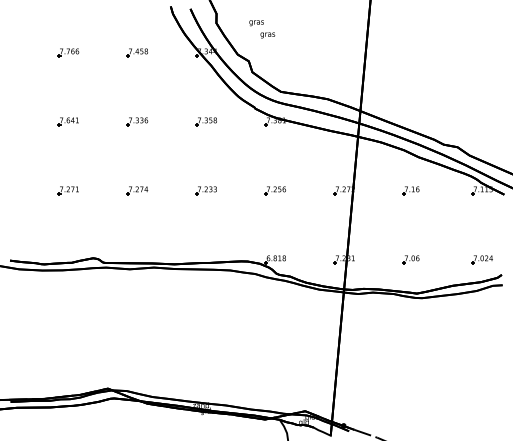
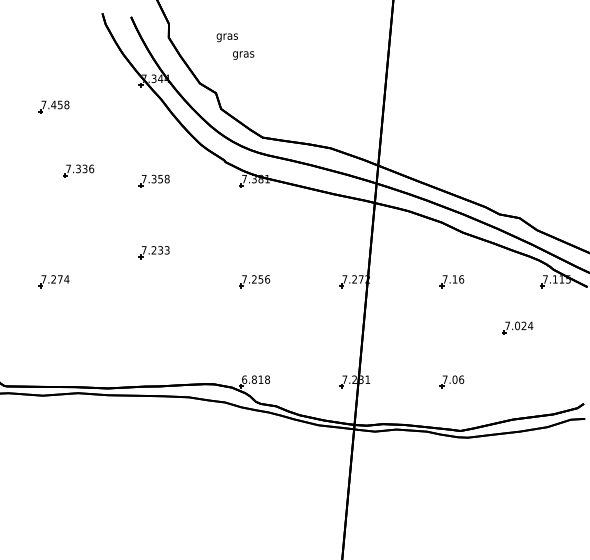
part: (136, 52) -> (52, 106), moved
part: (137, 121) -> (78, 170), moved
part: (205, 190) -> (152, 251), moved
part: (481, 259) -> (516, 327), moved

